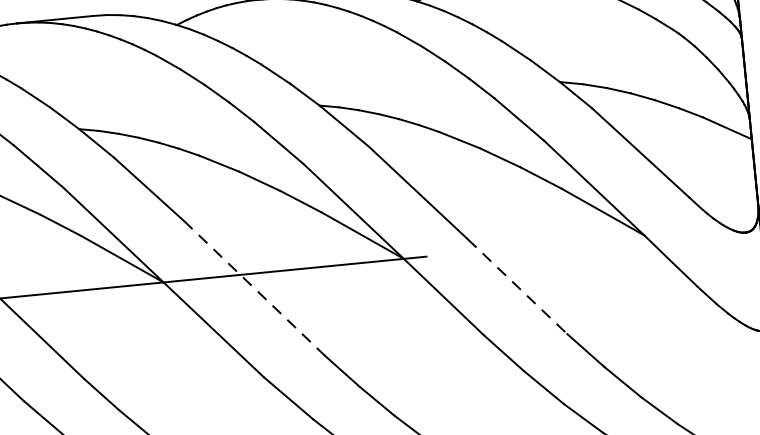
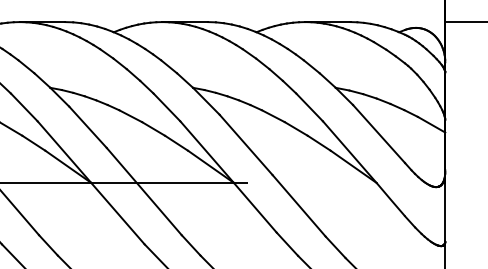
line: (518, 286) -> (299, 205), dashed -> solid
line: (254, 288) -> (144, 191), dashed -> solid

